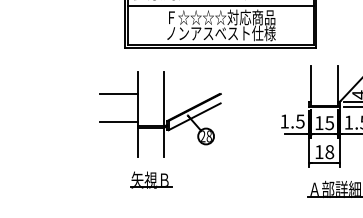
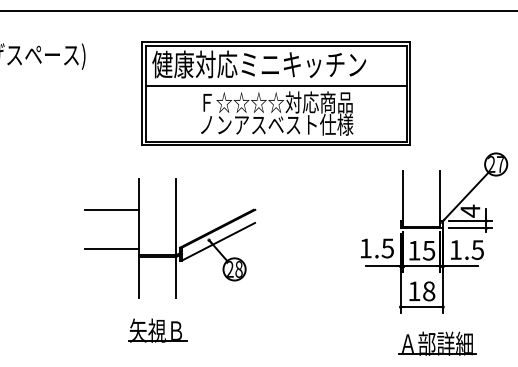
part: (160, 130) -> (170, 260), moved

